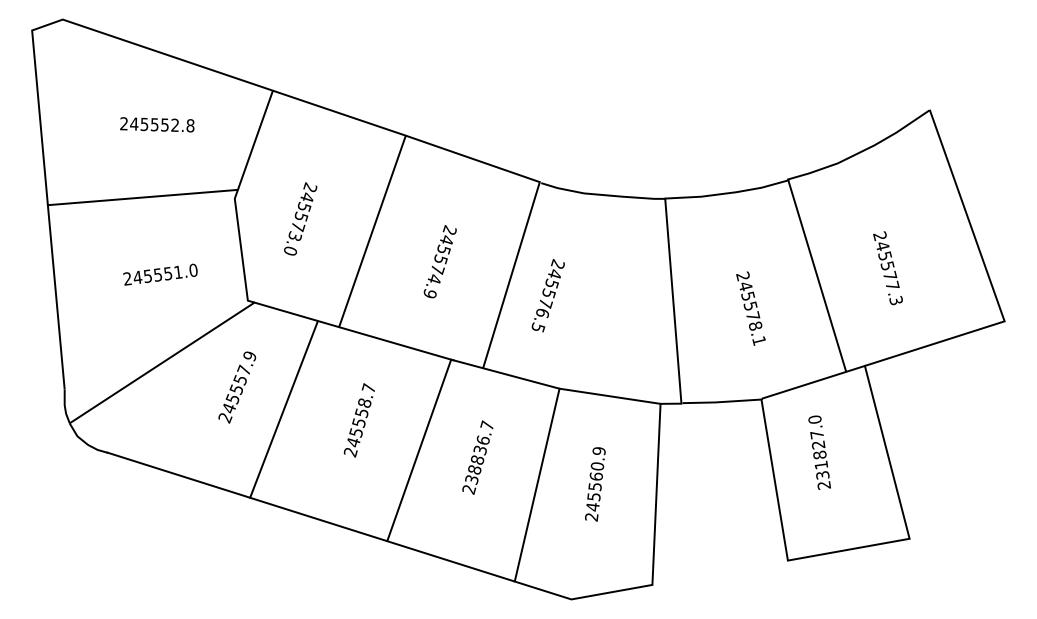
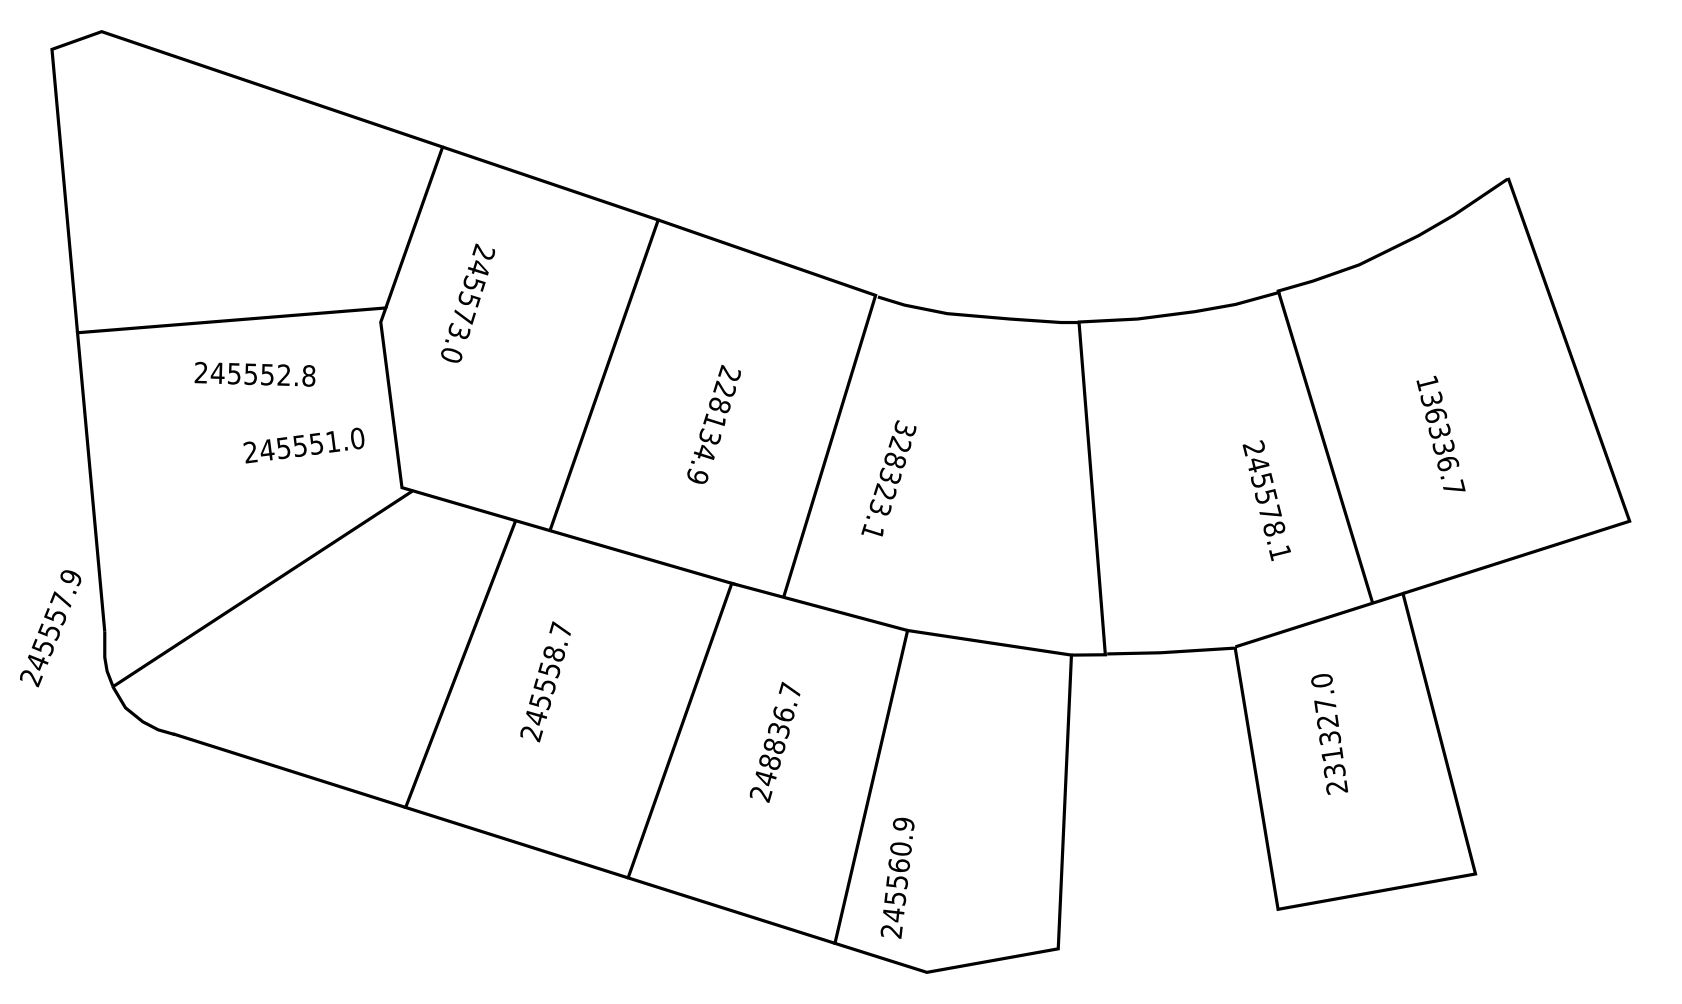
text: (157, 124) -> (255, 373), moved
text: (300, 218) -> (467, 302), moved
text: (442, 254) -> (717, 412), 245574.9 -> 228134.9
text: (888, 268) -> (1441, 435), 245577.3 -> 136336.7
text: (160, 274) -> (304, 445), moved
text: (547, 295) -> (888, 479), 245576.5 -> 328323.1
text: (750, 308) -> (1266, 500), moved
text: (237, 387) -> (50, 628), moved
text: (358, 420) -> (544, 682), moved
text: (819, 454) -> (1329, 737), 231827.0 -> 231327.0
text: (471, 479) -> (764, 777), 238836.7 -> 248836.7
text: (595, 484) -> (897, 878), moved

